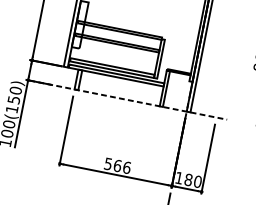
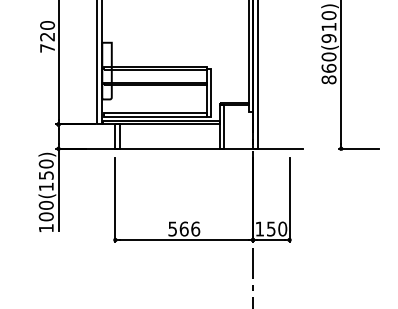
line: (128, 99) -> (181, 148), dashed -> solid
text: (188, 179) -> (270, 228), 180 -> 150

